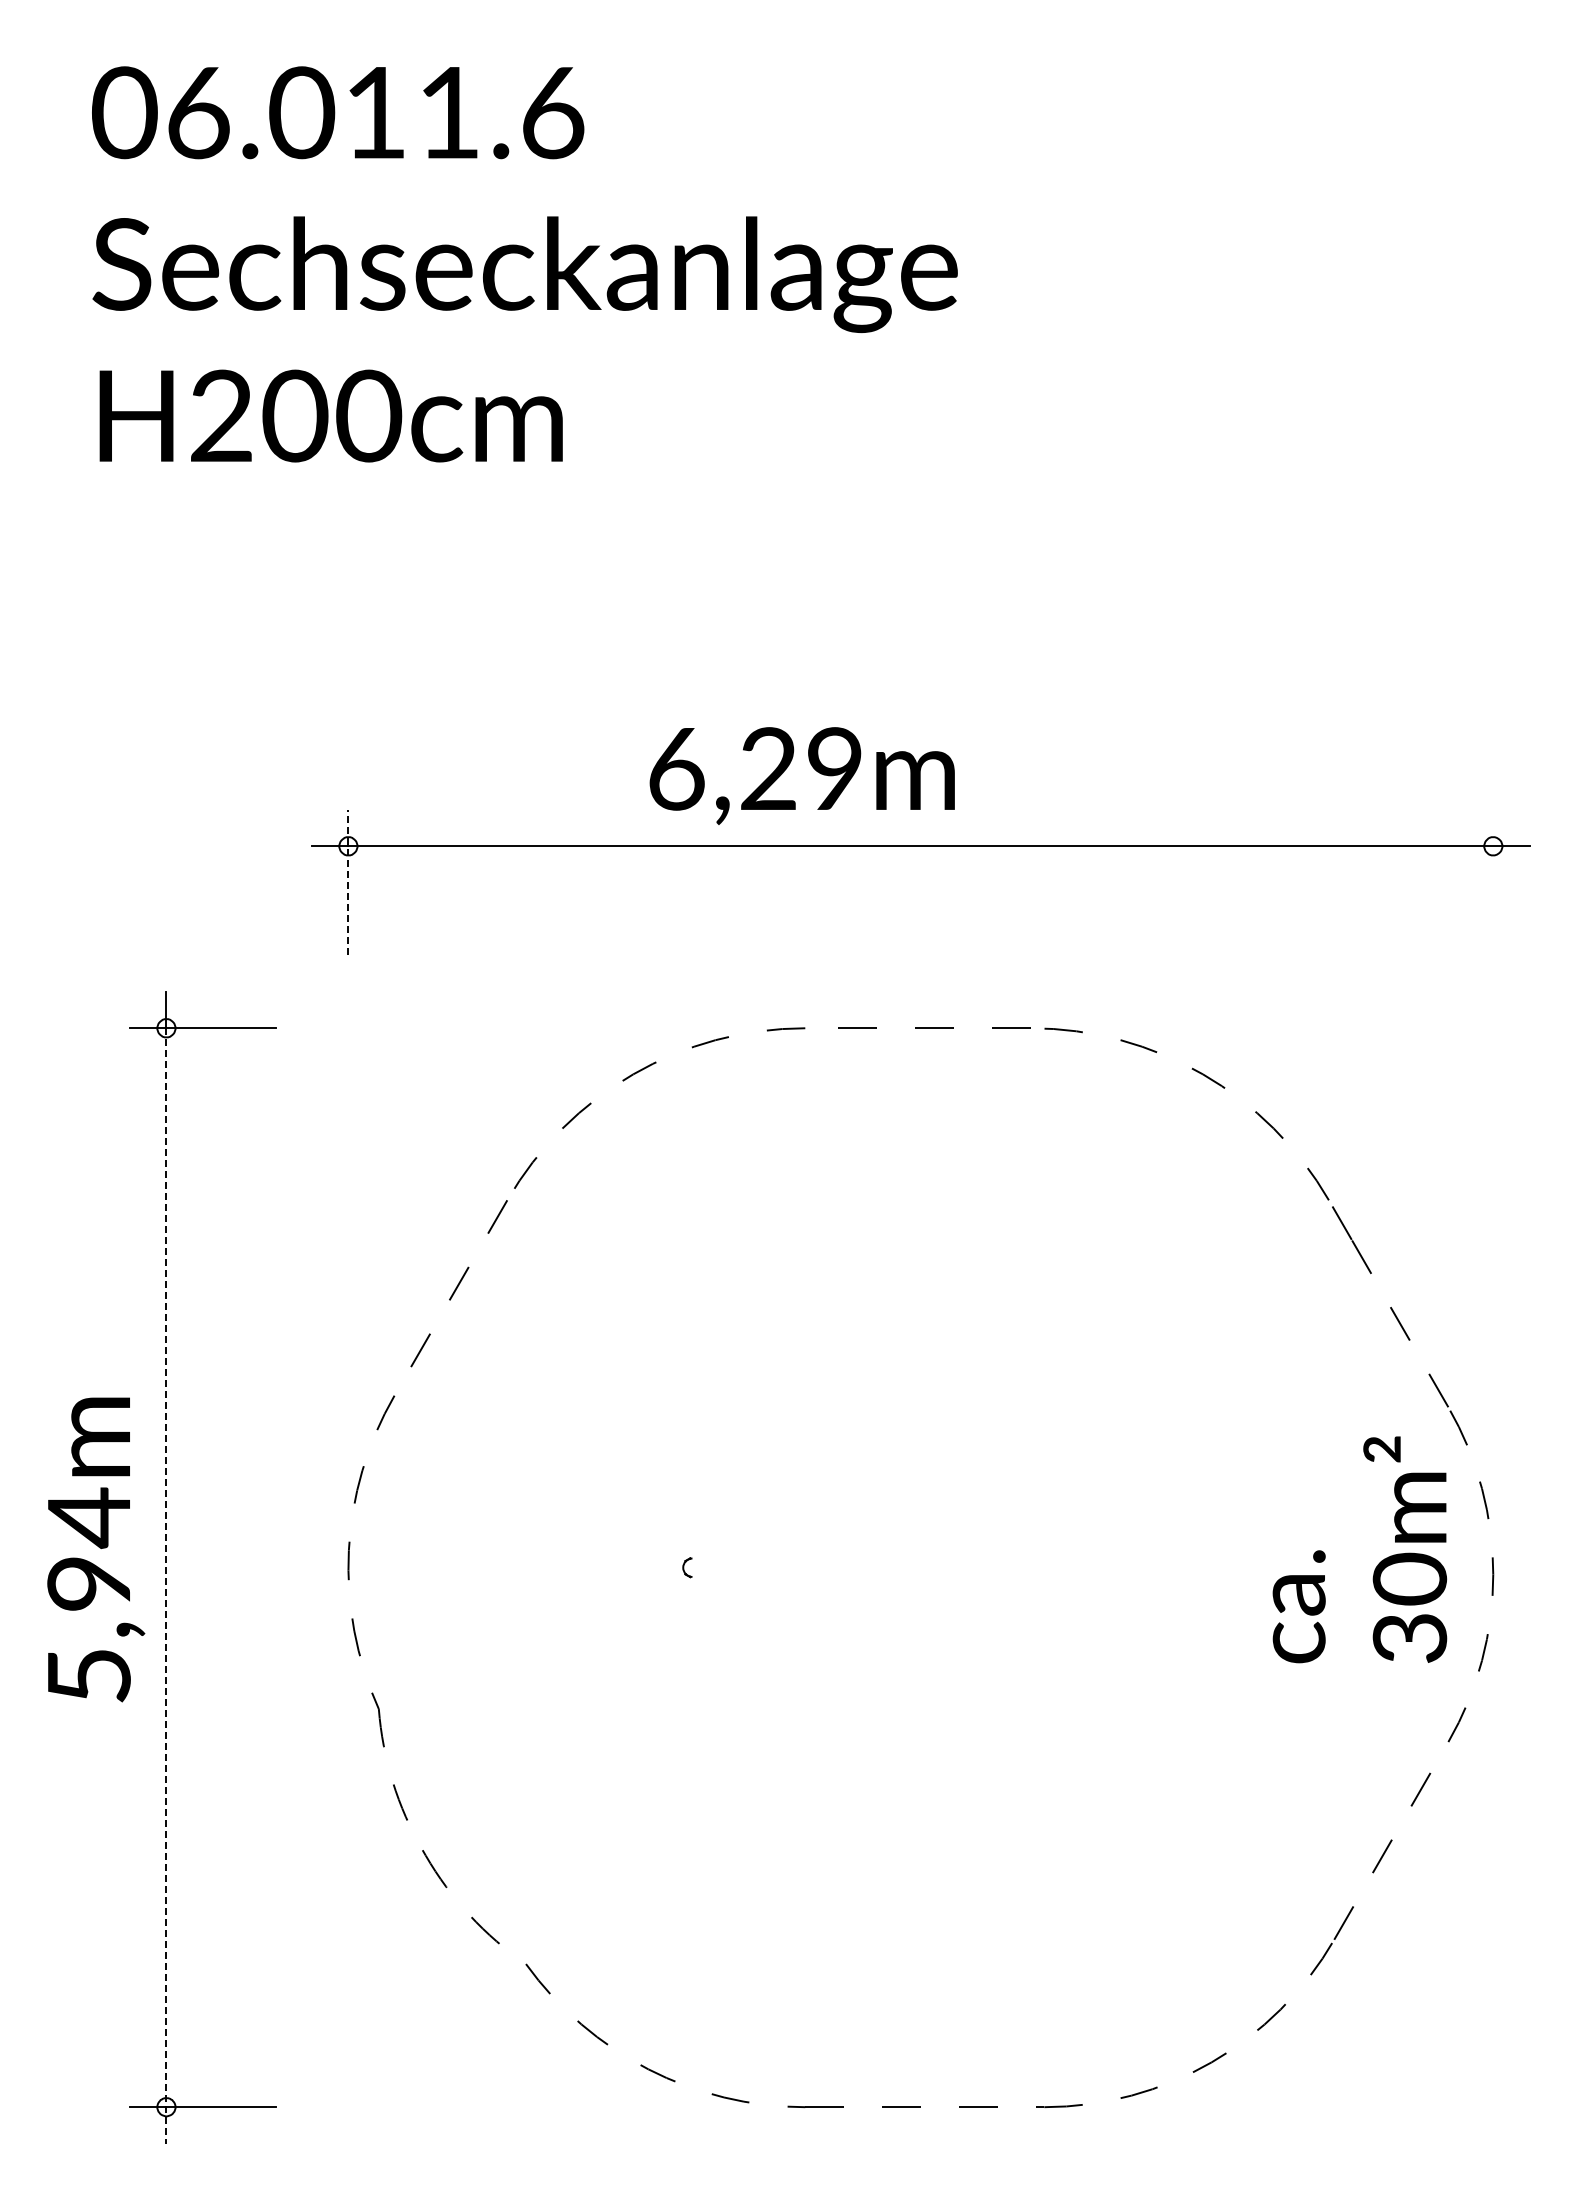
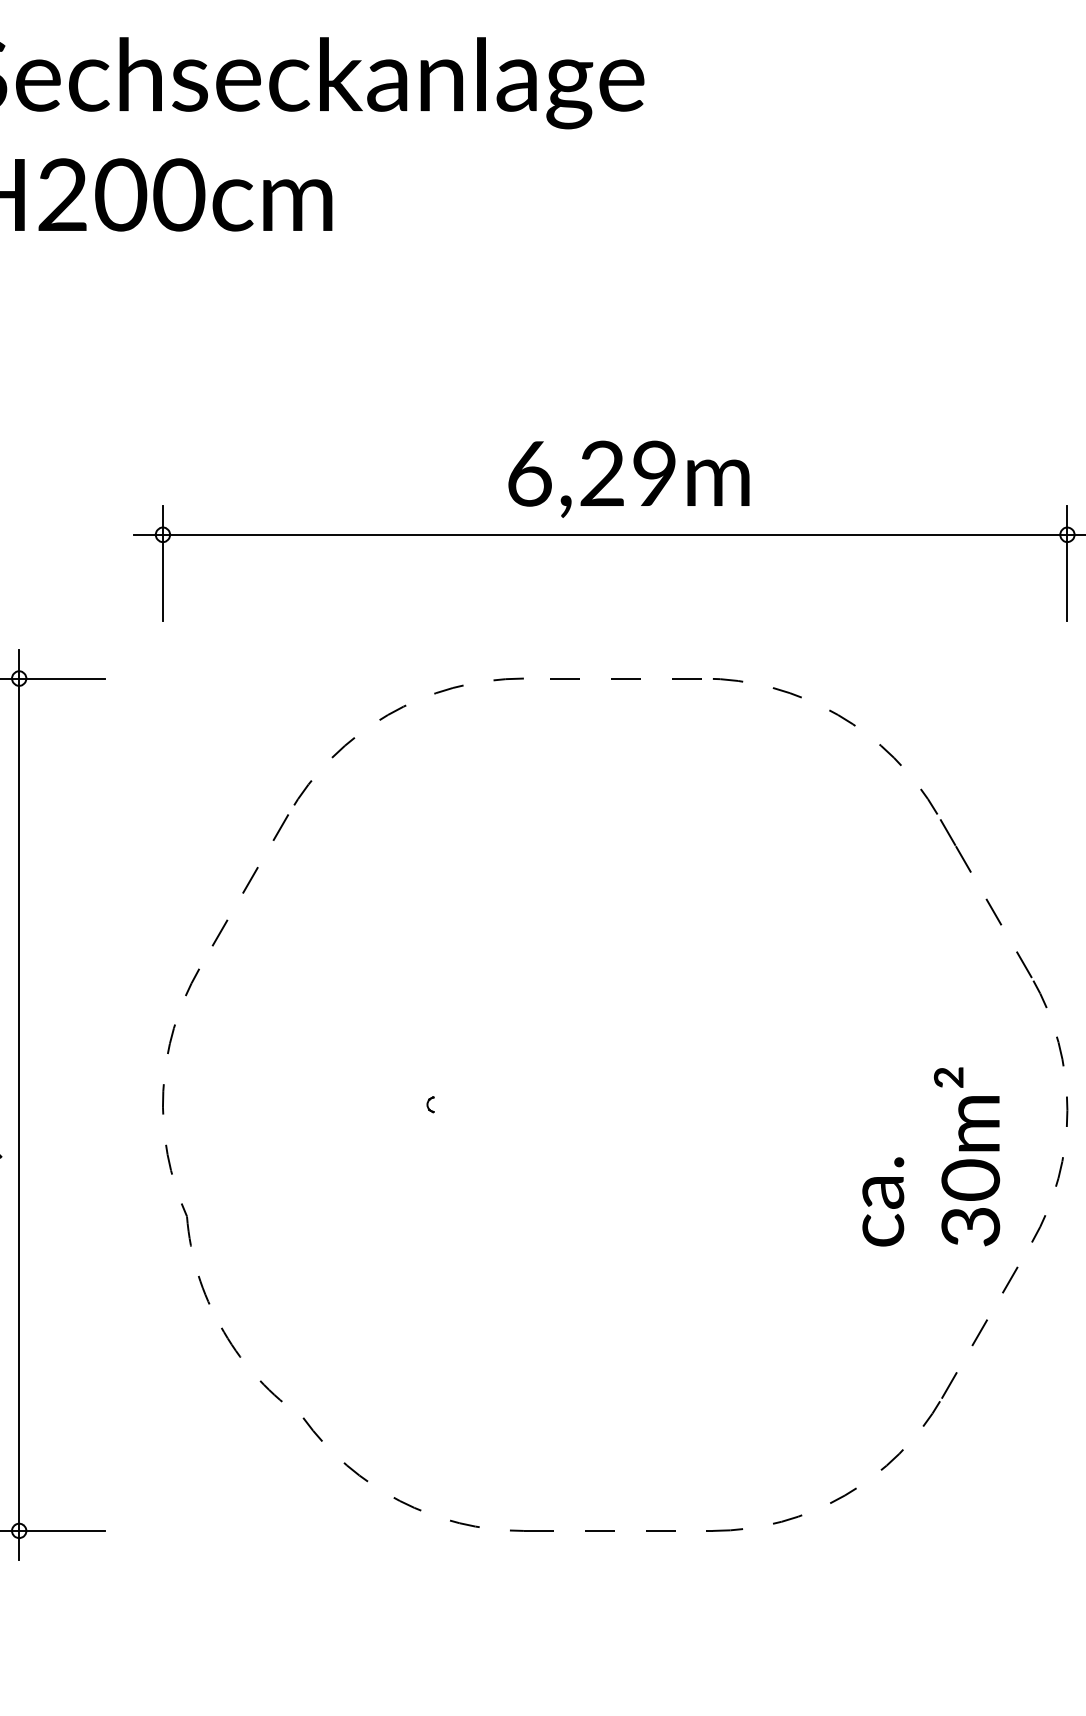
text: (801, 775) -> (628, 478), moved
line: (348, 882) -> (163, 563), dashed -> solid
line: (1493, 882) -> (1067, 563), added
text: (1359, 1549) -> (930, 1156), moved
line: (166, 1585) -> (19, 1118), dashed -> solid

